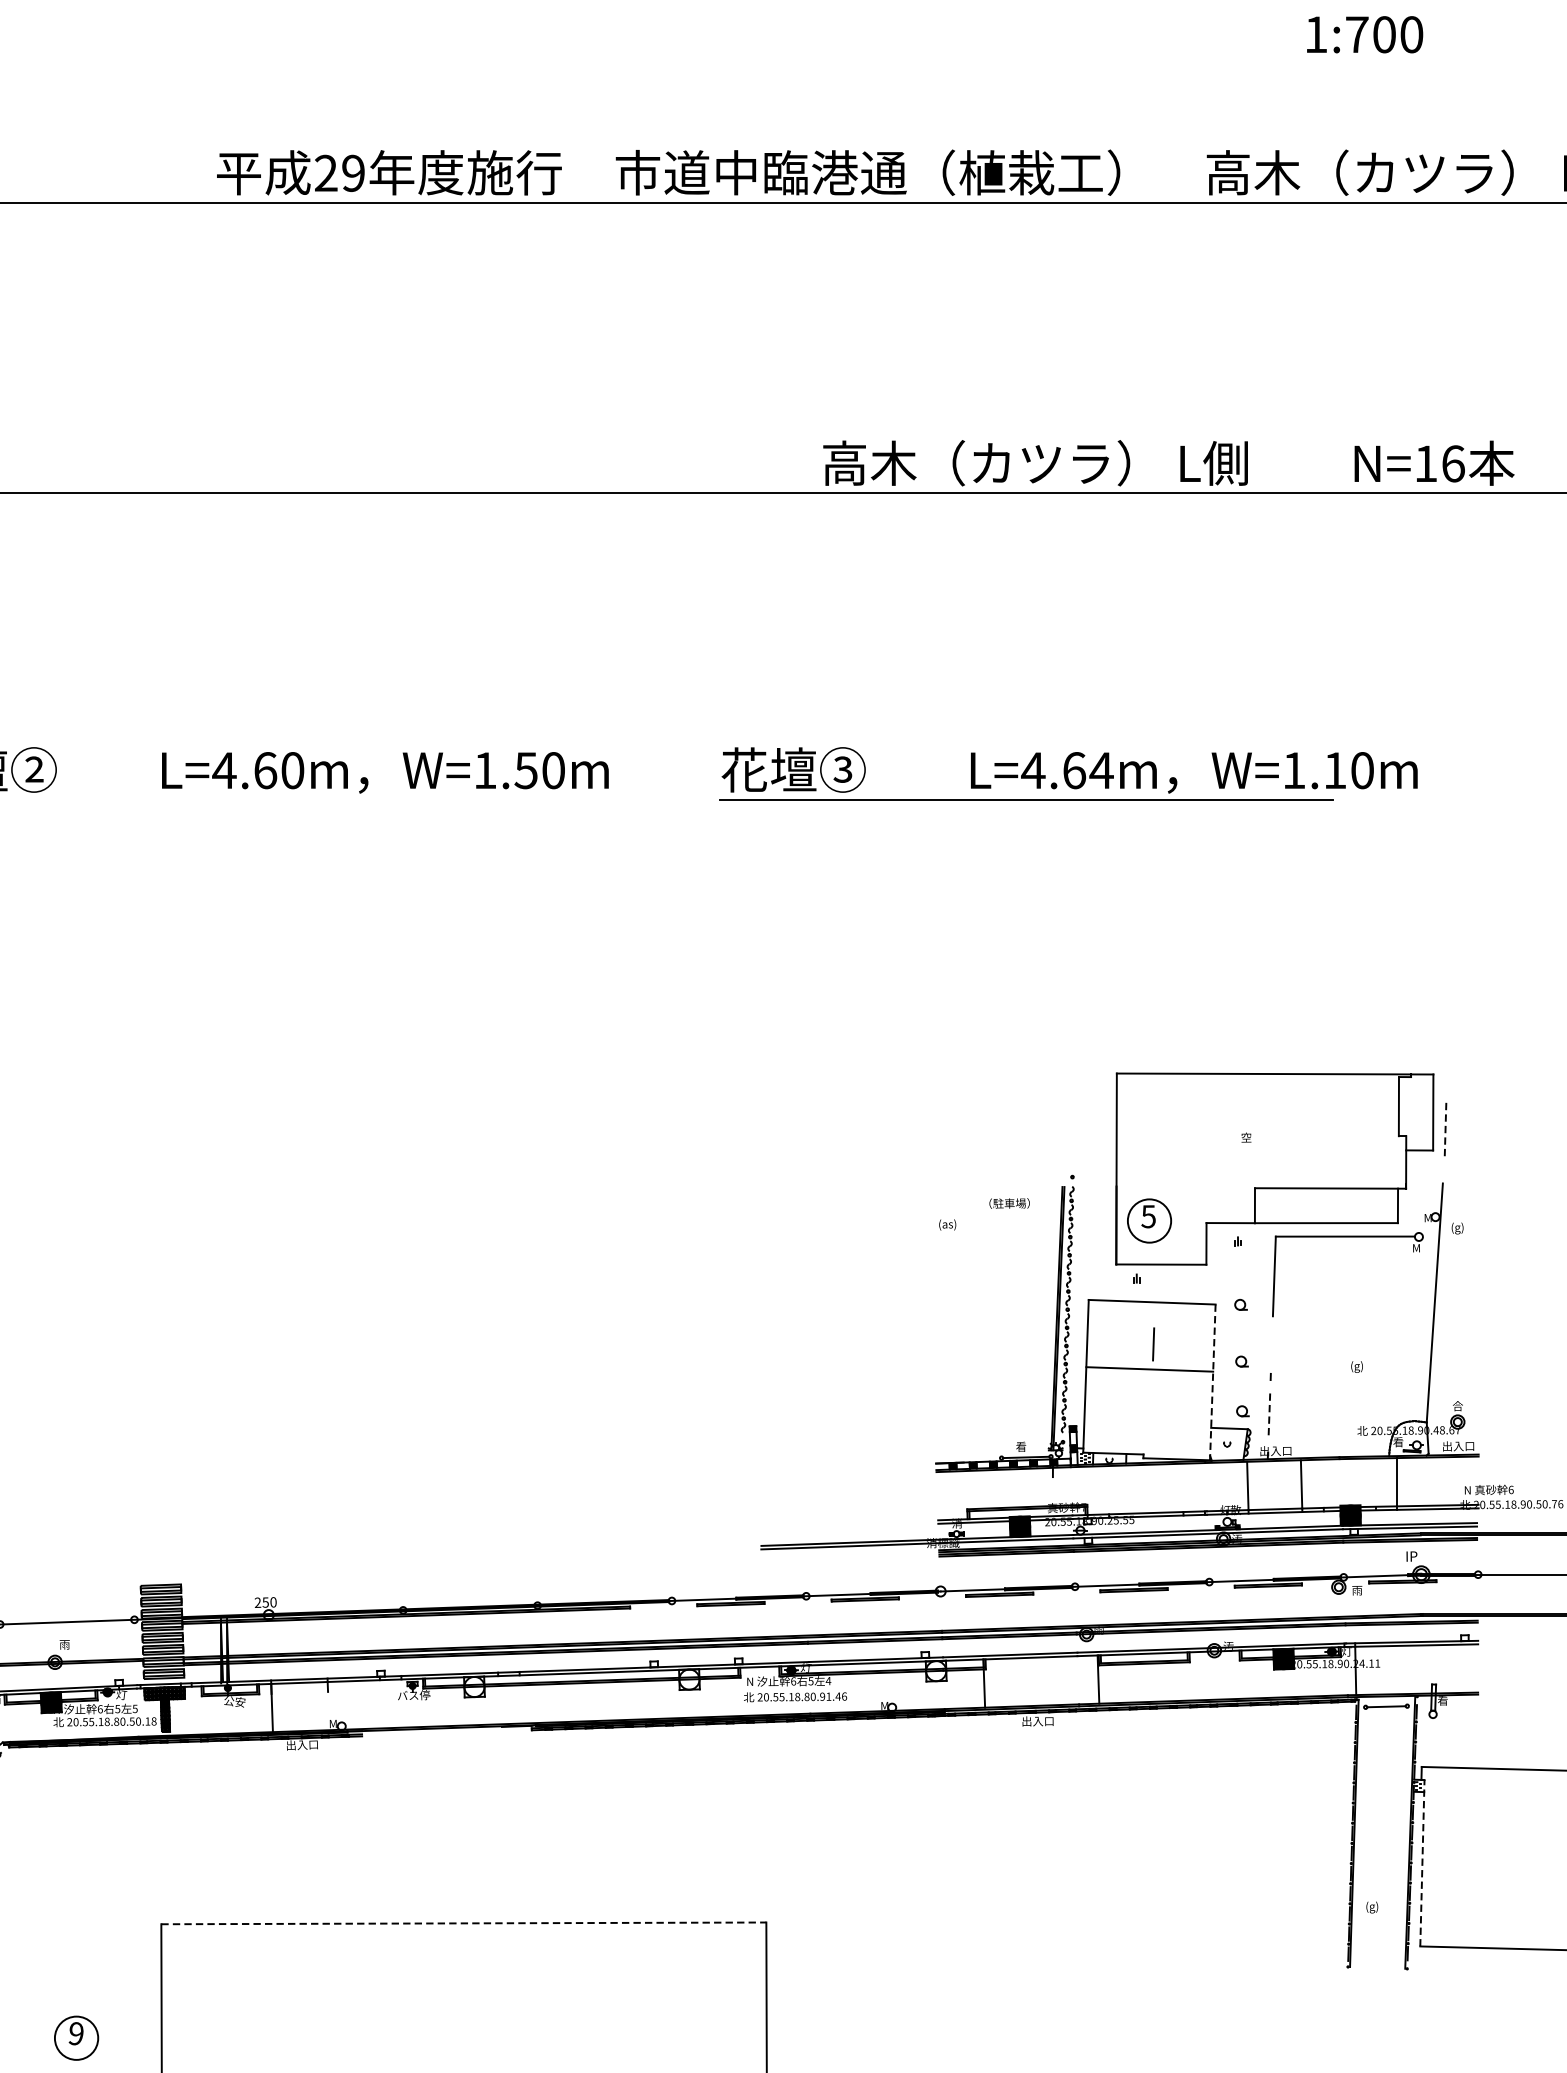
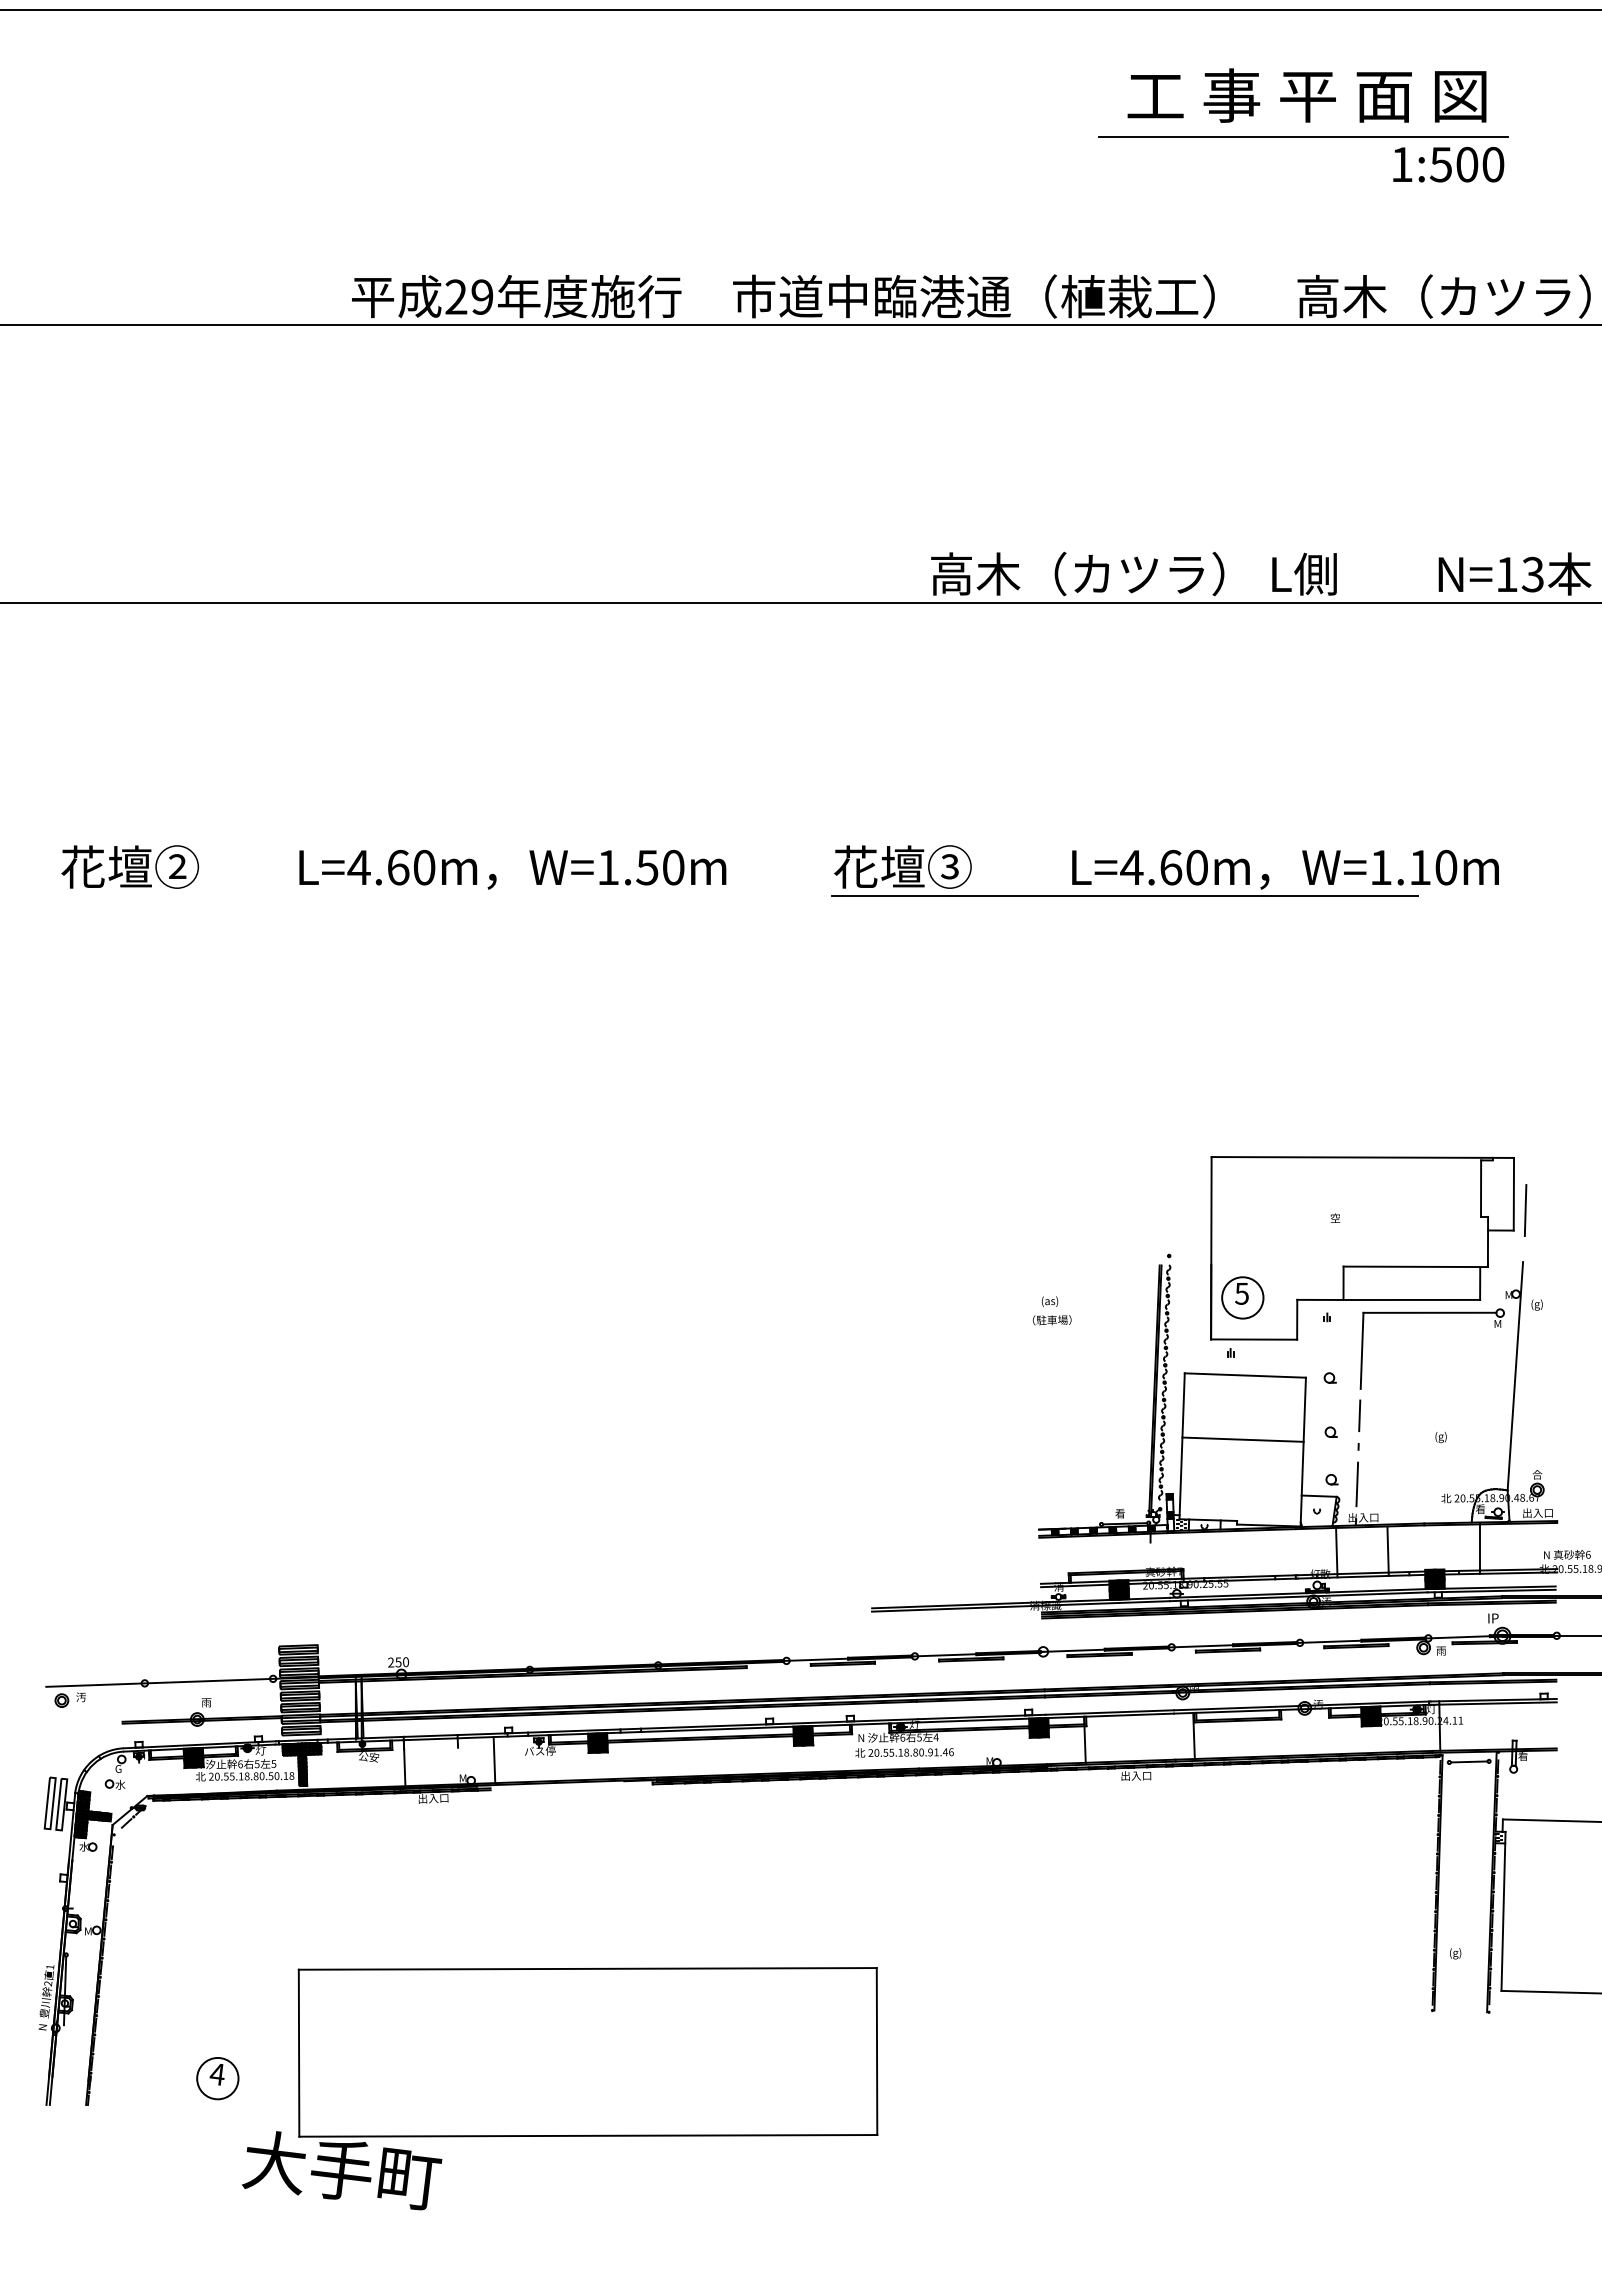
line: (1213, 5) -> (1303, 136), added
text: (1356, 34) -> (1440, 164), 1:700 -> 1:500
text: (1452, 463) -> (1532, 574), N=16 -> N=13
text: (1101, 770) -> (1196, 867), L=4.64m -> L=4.60m
line: (1445, 1129) -> (1525, 1210), dashed -> solid
text: (1008, 1203) -> (1051, 1320), moved
line: (1153, 1344) -> (1359, 1415), moved
line: (1213, 1382) -> (1303, 1452), dashed -> solid
line: (1269, 1416) -> (1357, 1484), dashed -> solid
fill: (936, 1670) -> (1039, 1727), added
fill: (689, 1679) -> (803, 1735), added
fill: (474, 1687) -> (597, 1743), added
line: (366, 1705) -> (494, 1760), added
line: (1422, 1863) -> (1503, 1911), dashed -> solid
line: (463, 1922) -> (587, 1968), dashed -> solid
text: (75, 2033) -> (216, 2074), 9 -> 4

